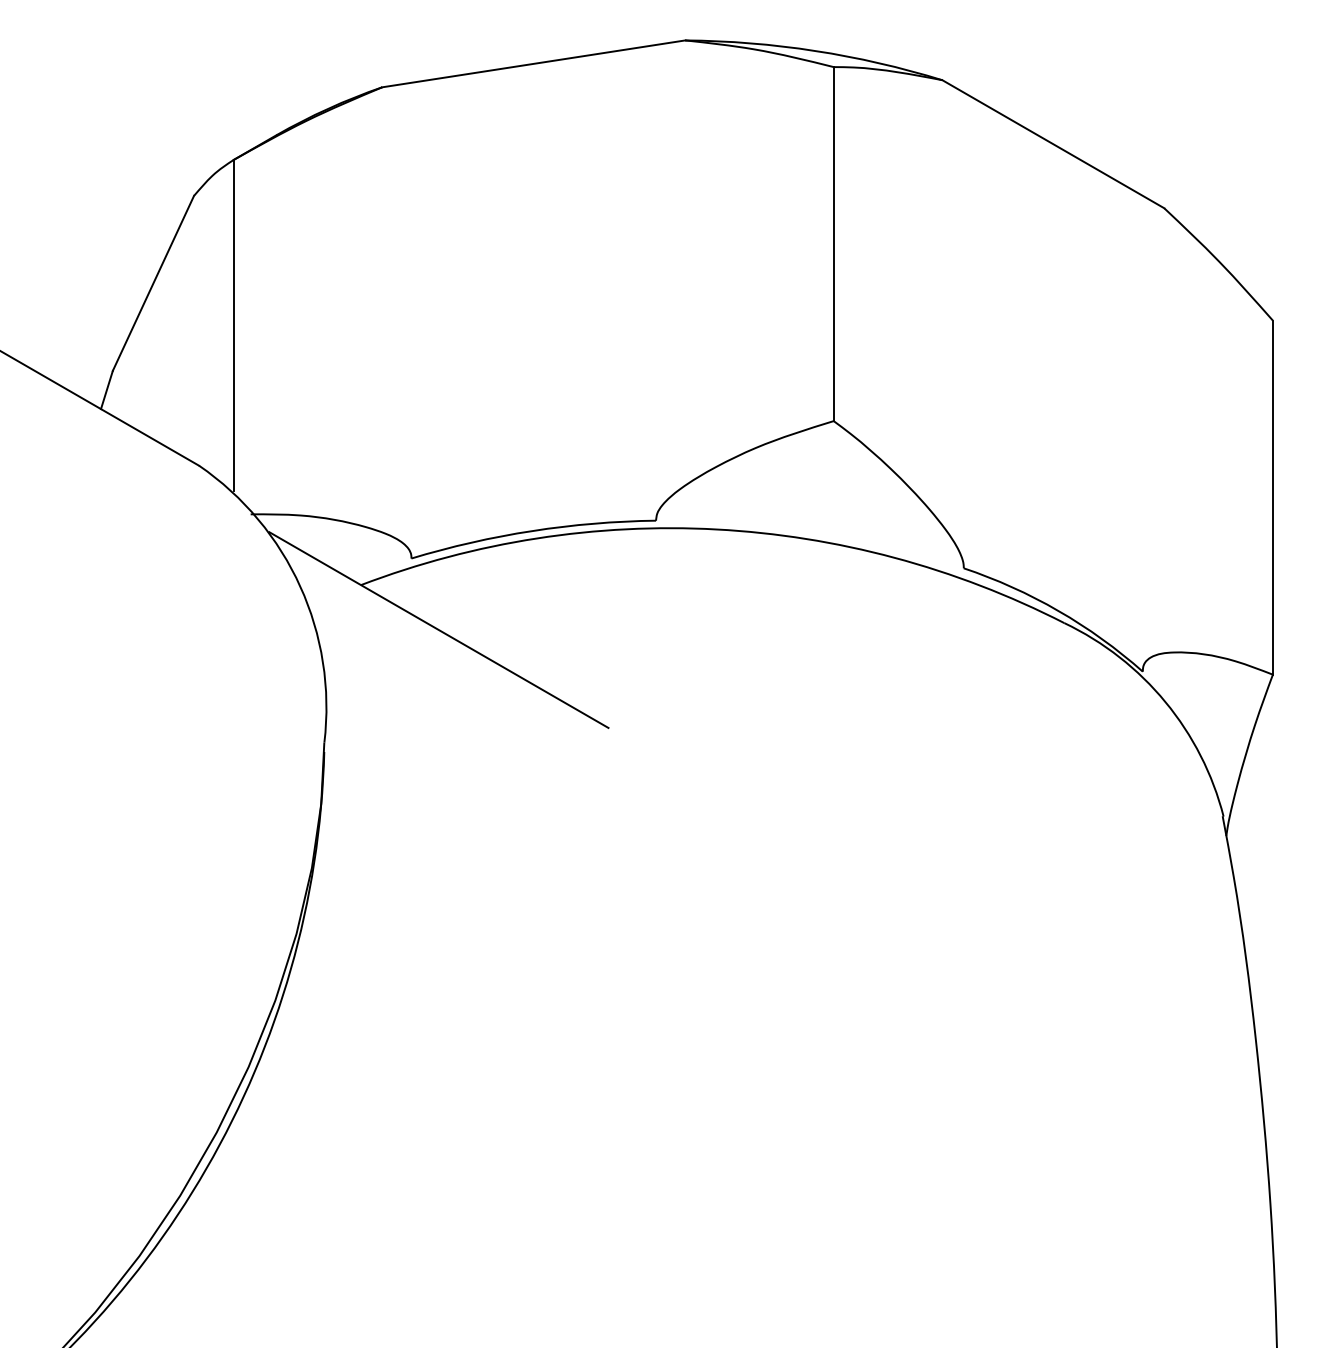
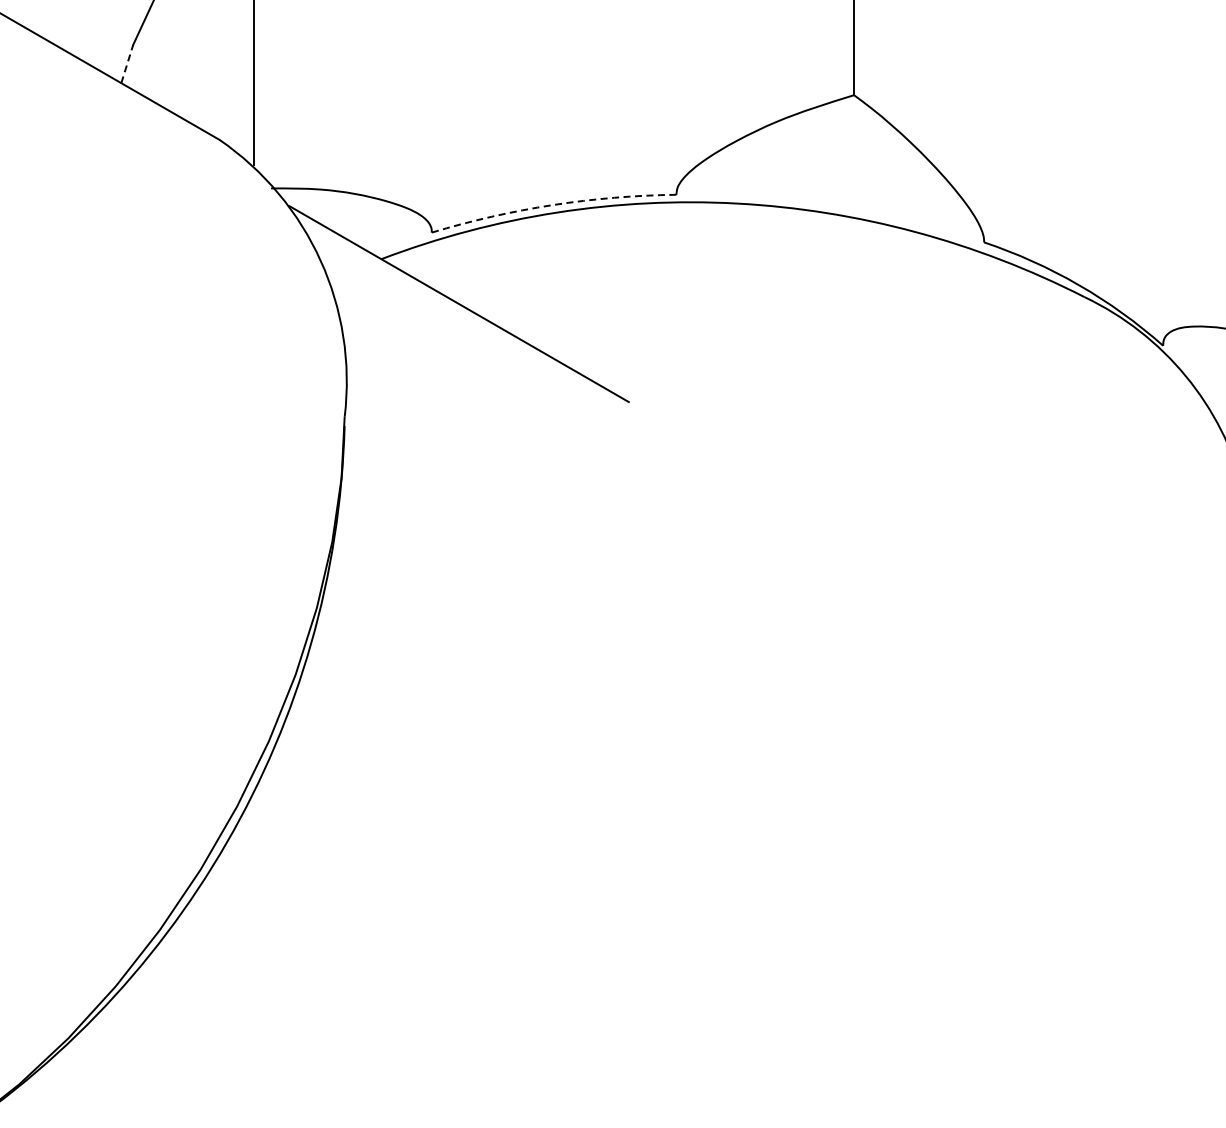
line: (106, 390) -> (126, 64), solid -> dashed
arc: (532, 531) -> (552, 205), solid -> dashed

